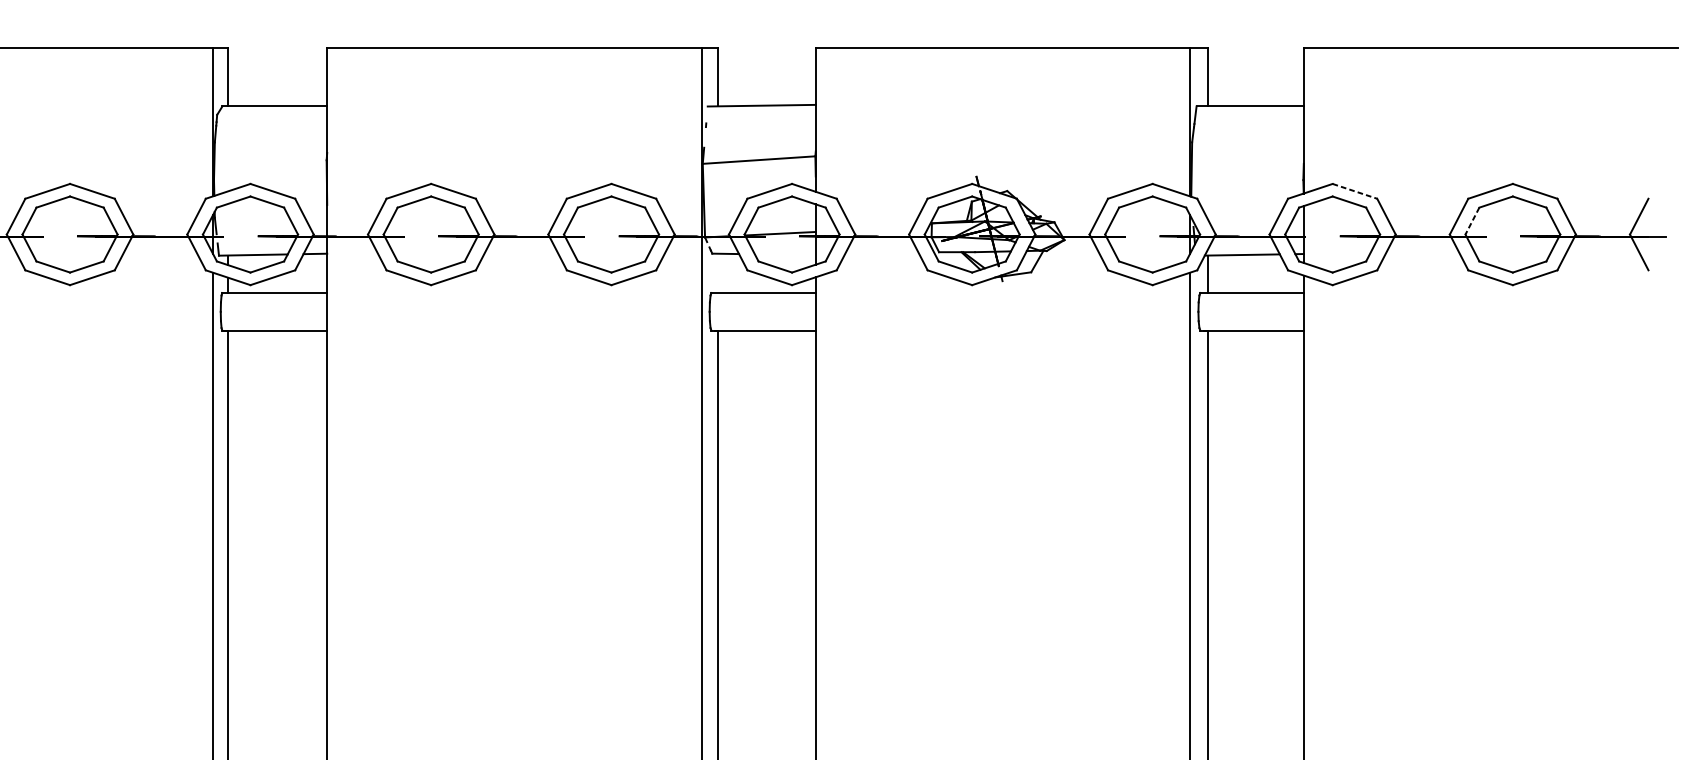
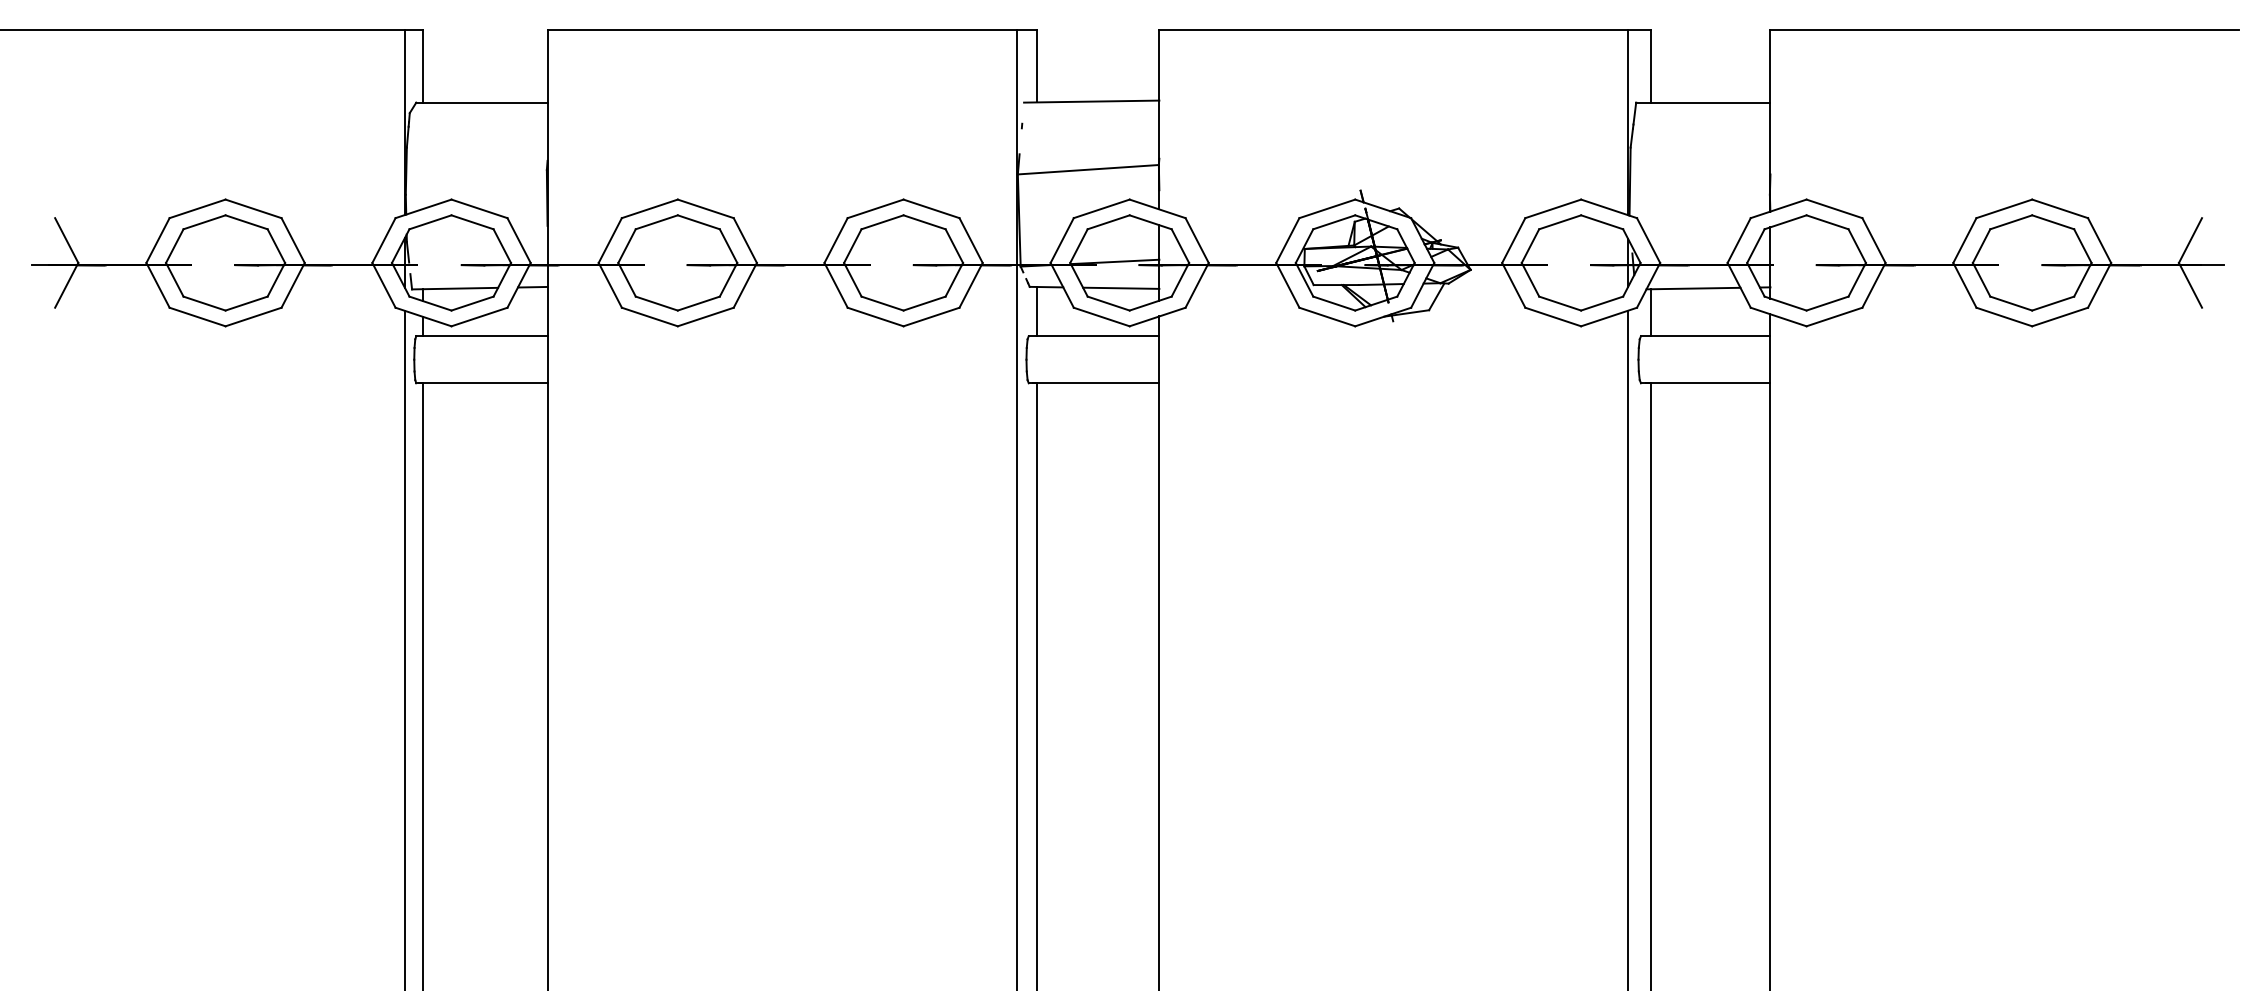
line: (1354, 191) -> (1834, 209), dashed -> solid
line: (1472, 221) -> (1981, 246), dashed -> solid
line: (785, 254) -> (1121, 287), added
line: (718, 273) -> (1037, 311), added

